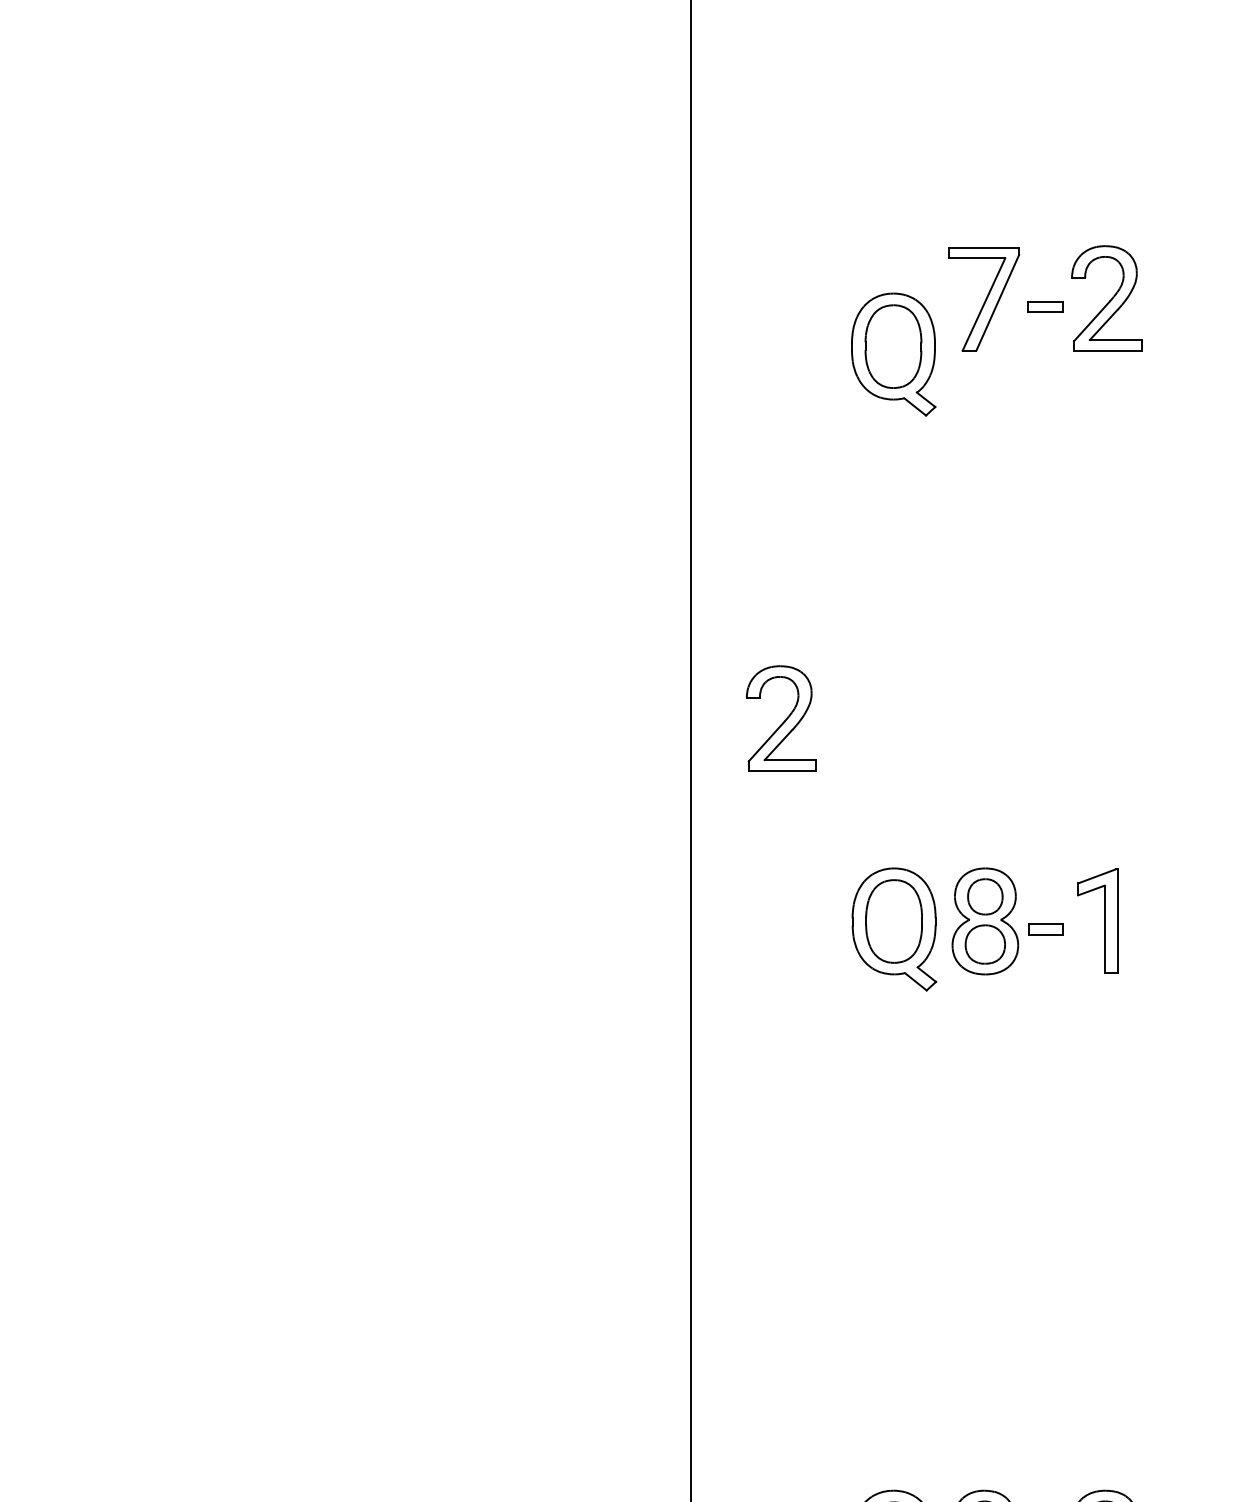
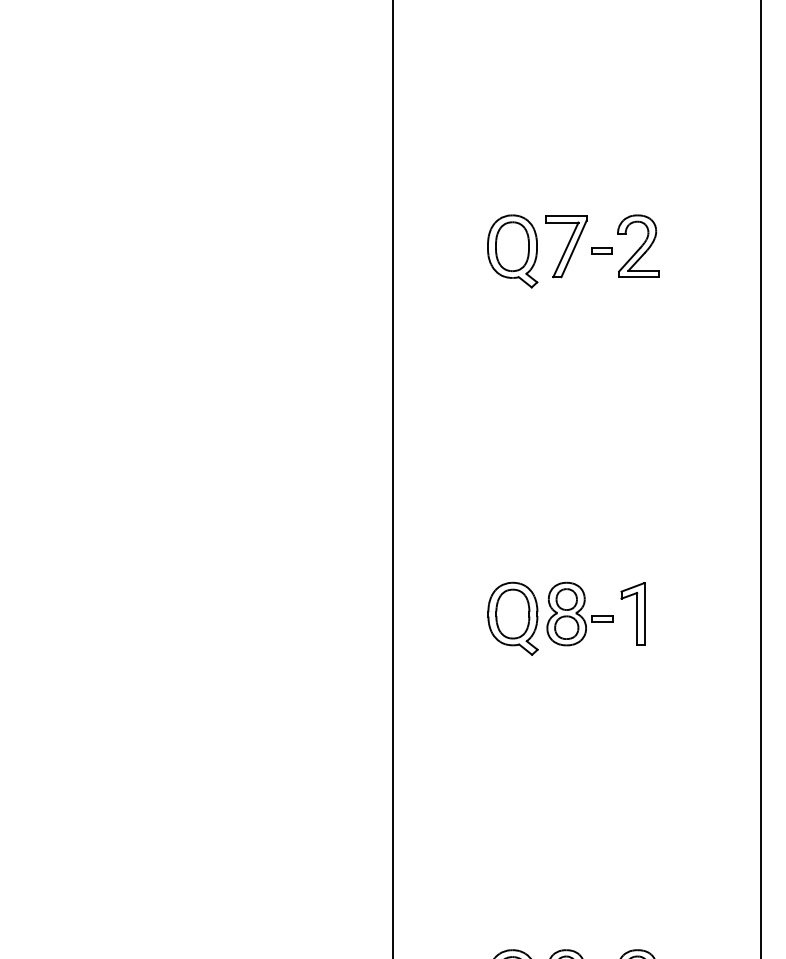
part: (893, 354) -> (512, 251), moved
part: (781, 717) -> (446, 493), removed

